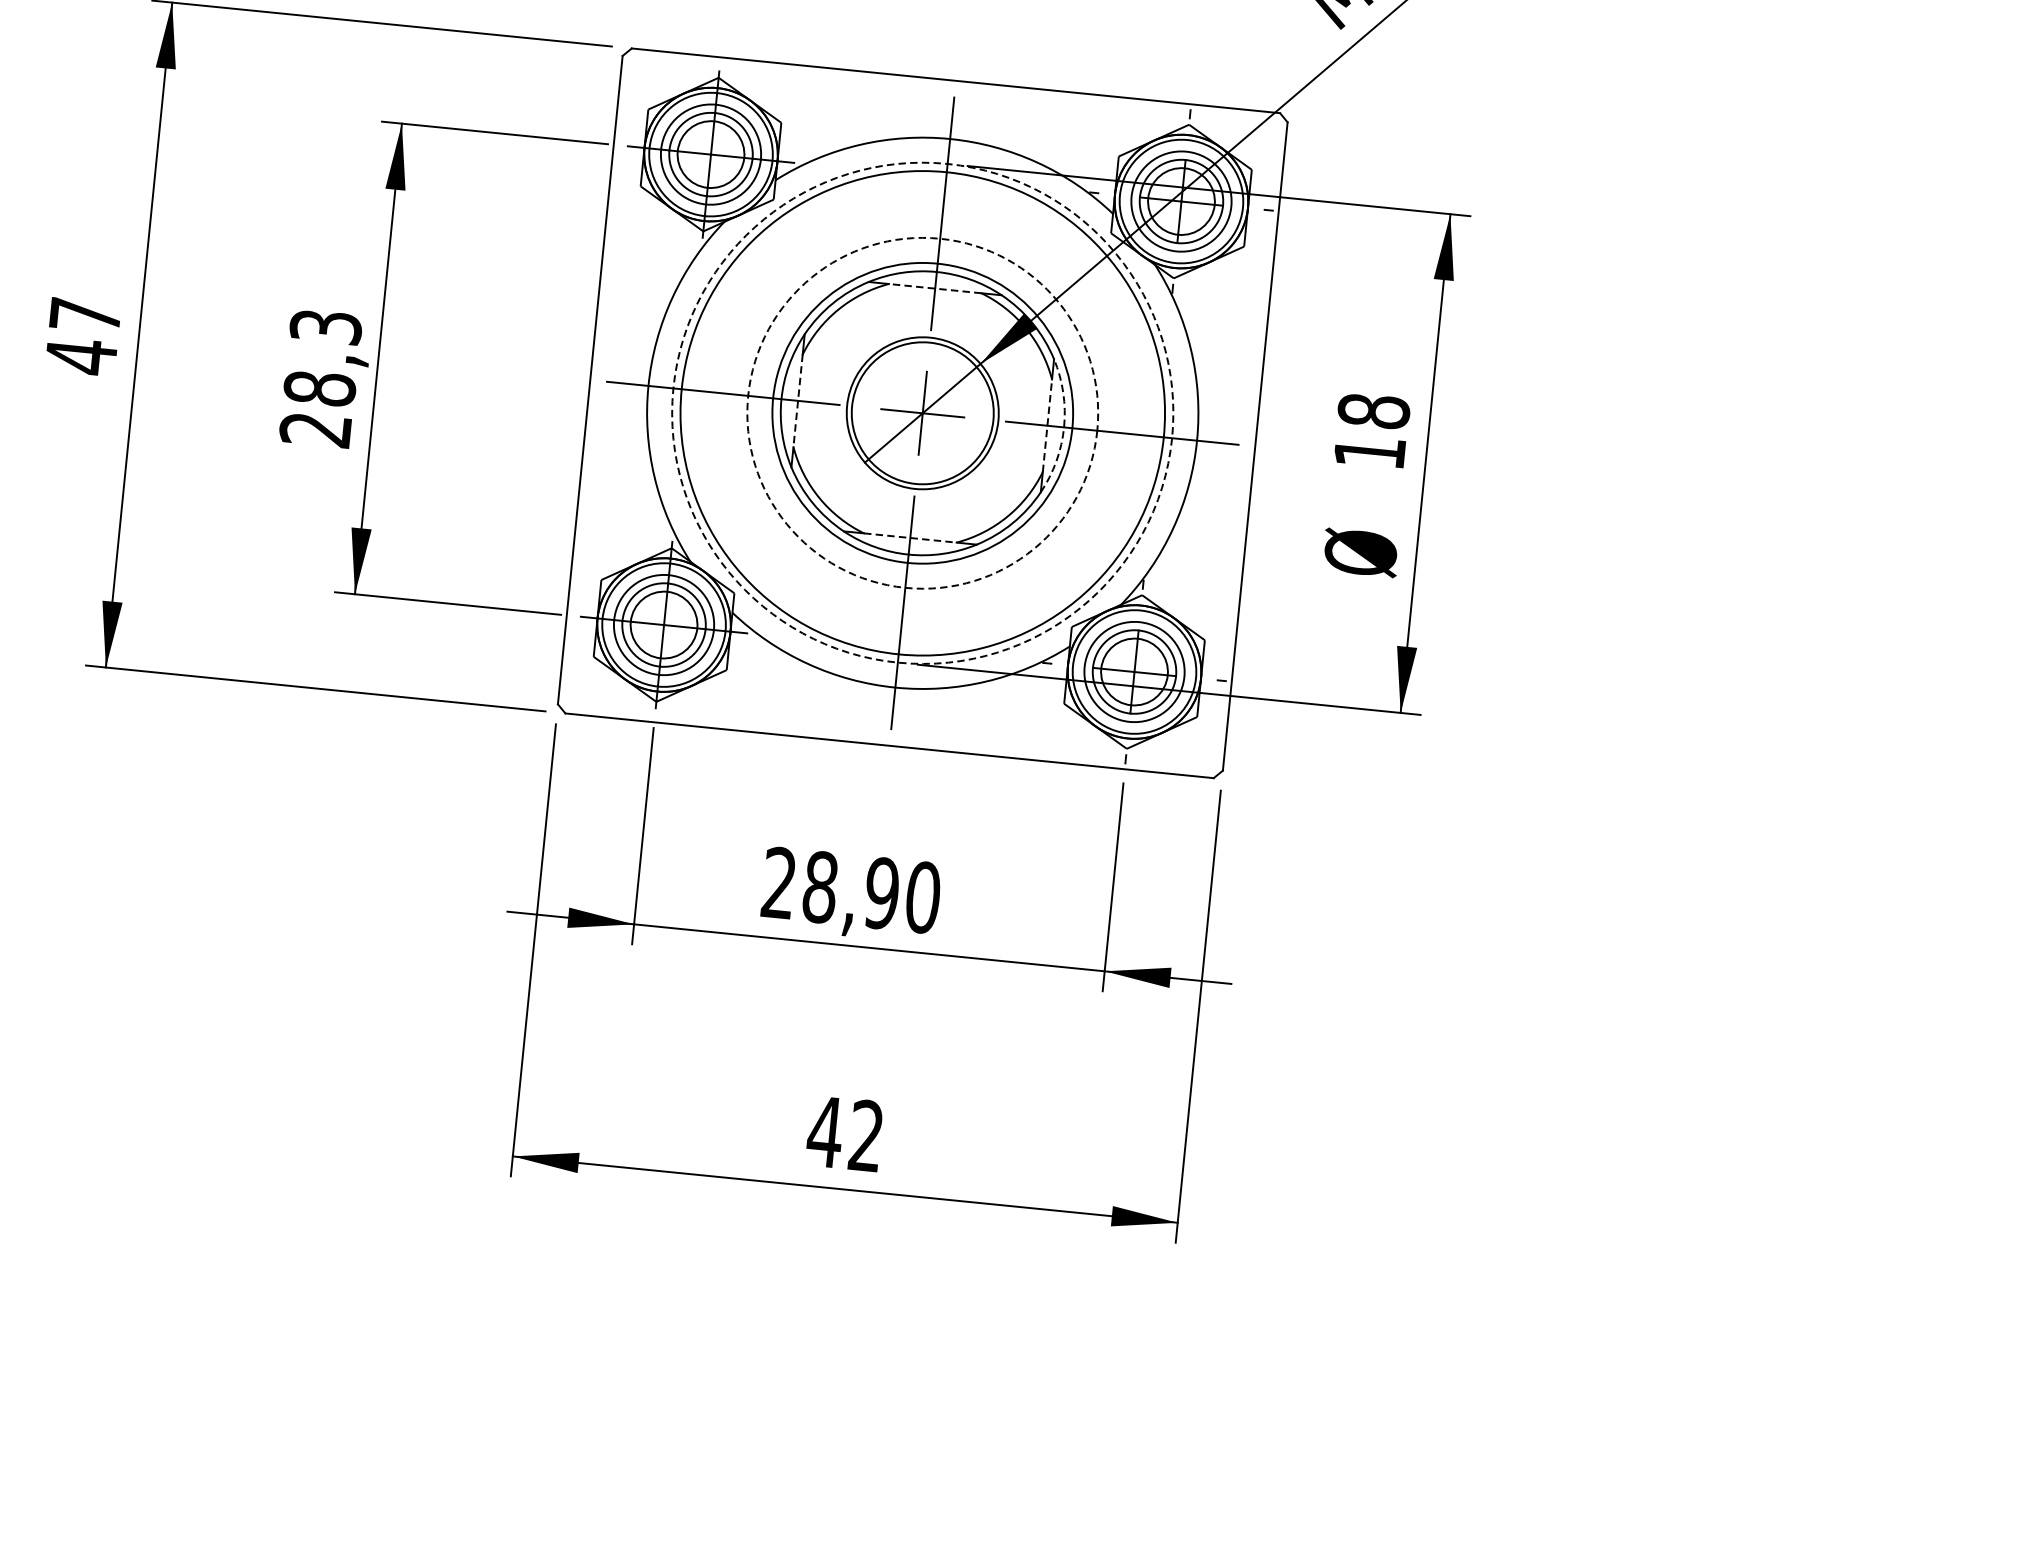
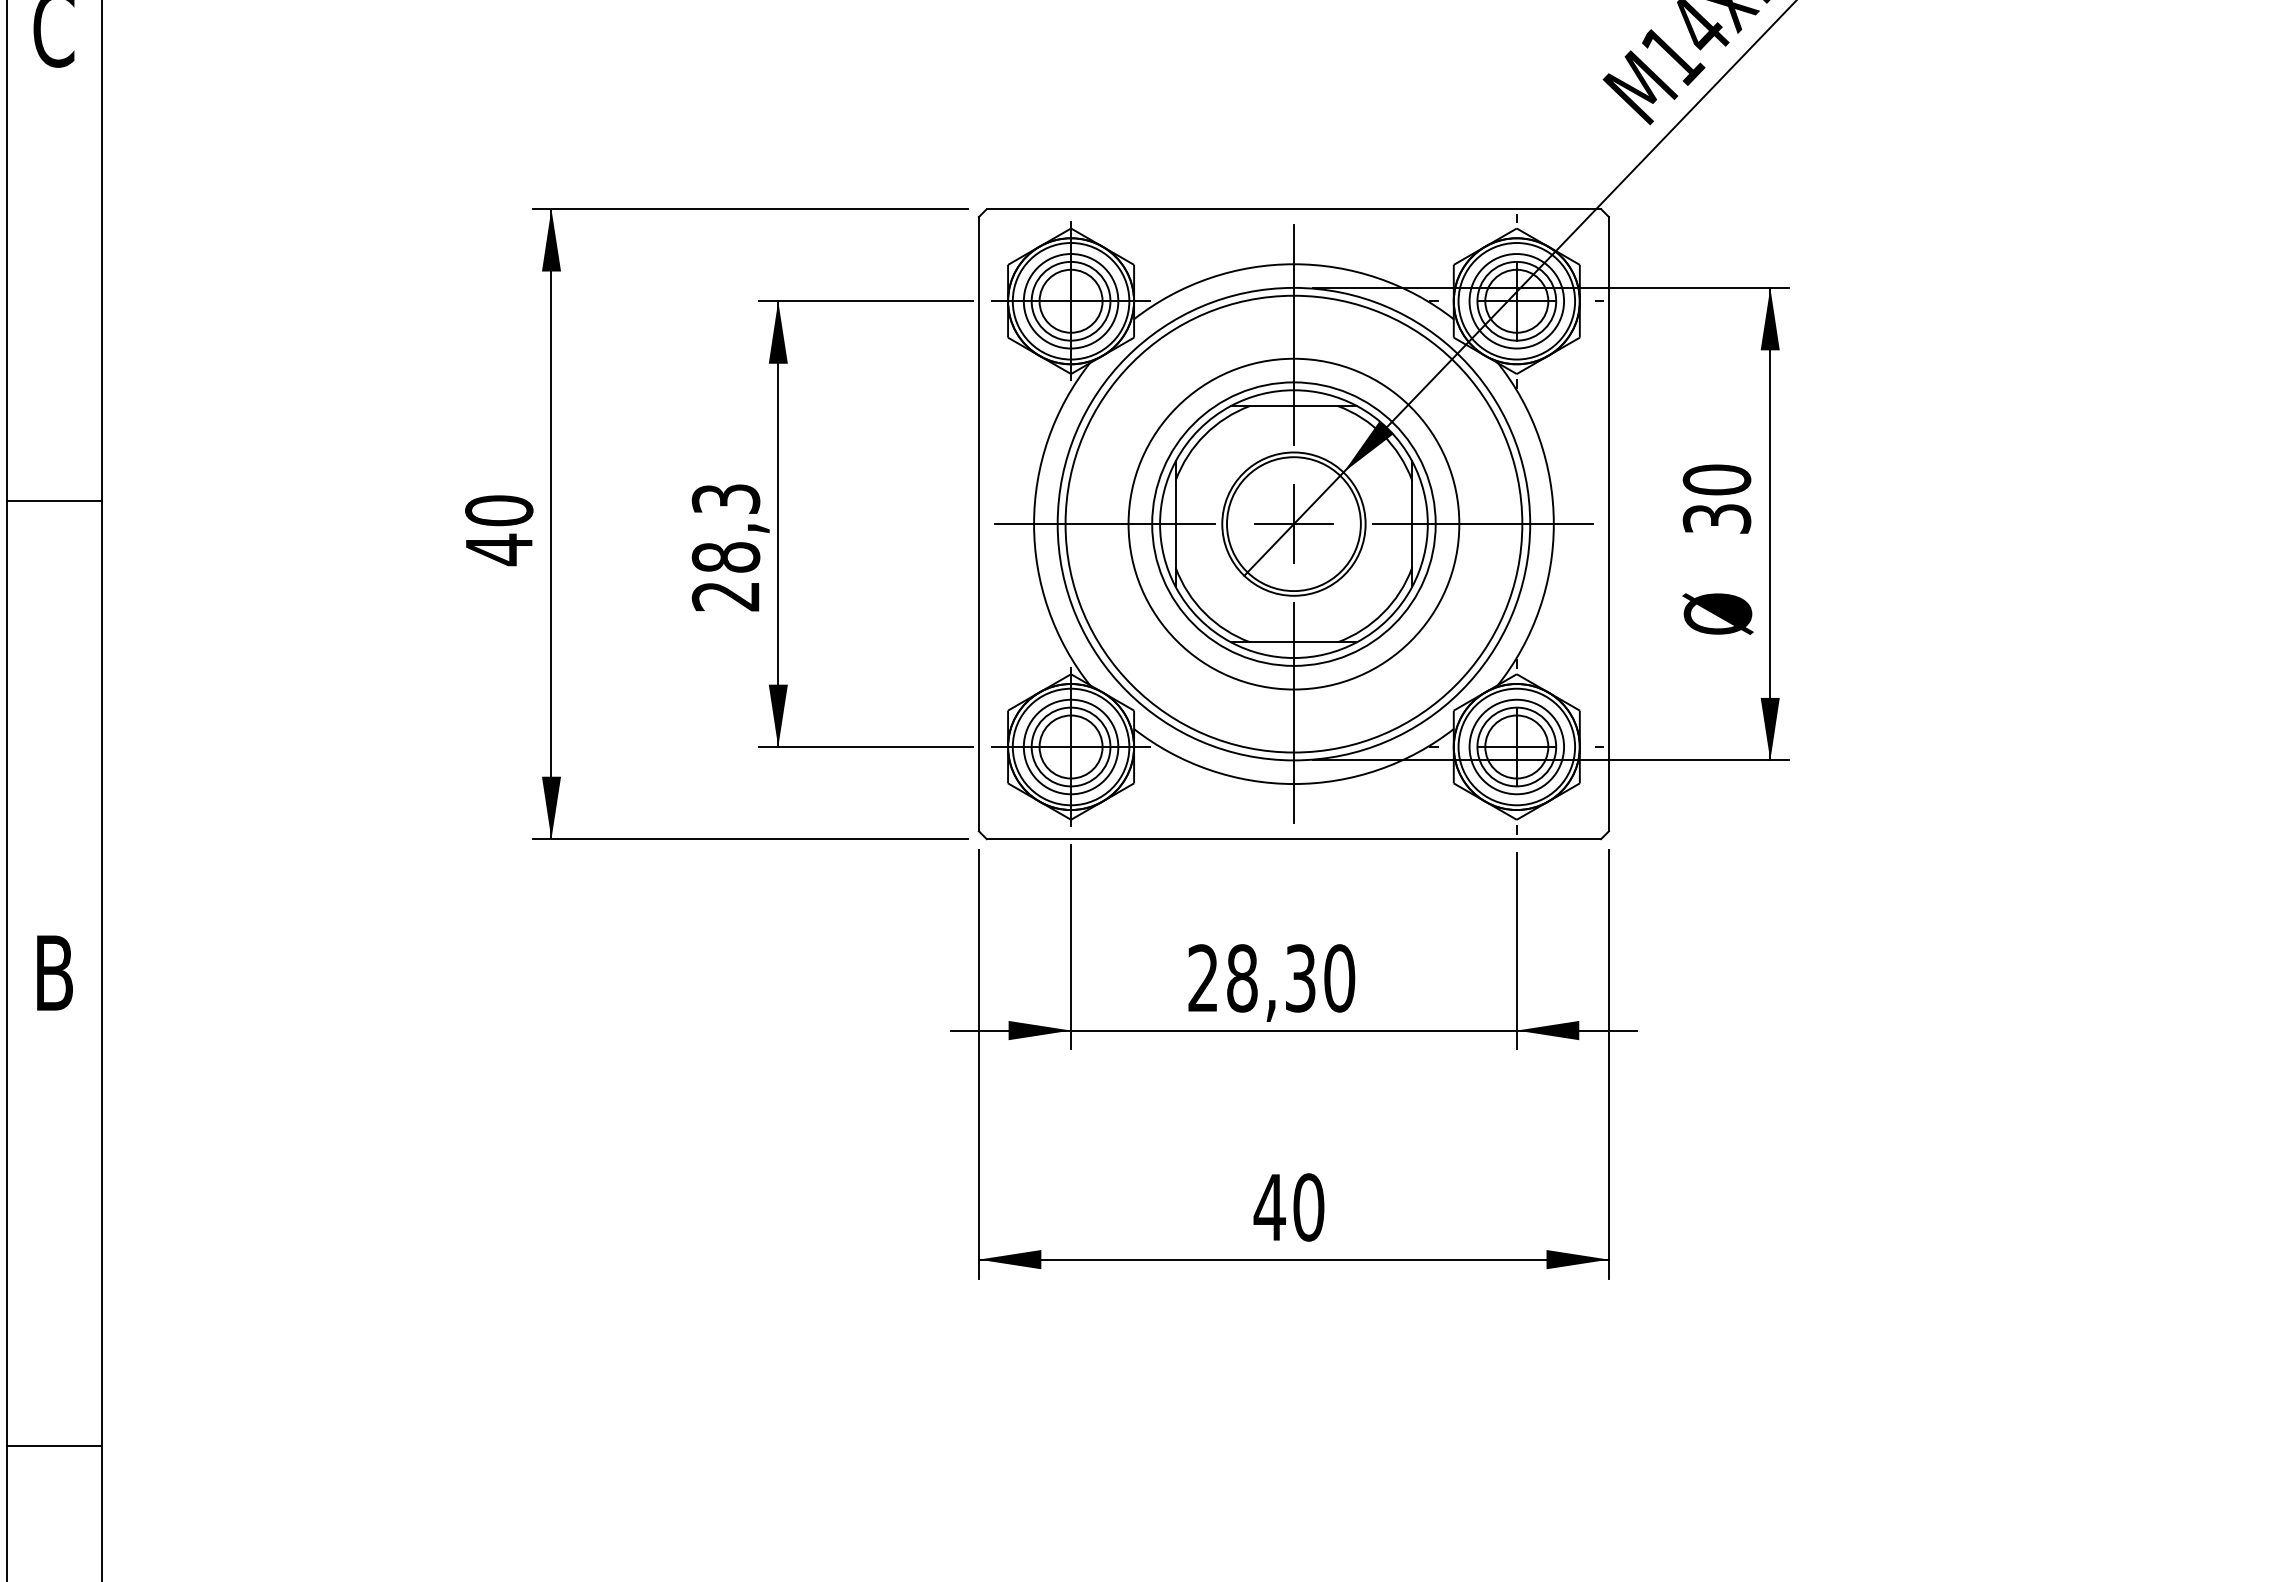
line: (934, 289) -> (1293, 406), dashed -> solid
text: (85, 315) -> (499, 510), 47 -> 40
line: (797, 401) -> (1175, 524), dashed -> solid
circle: (922, 412) -> (1293, 523), dashed -> solid
circle: (922, 412) -> (1293, 523), dashed -> solid
line: (1047, 426) -> (1412, 524), dashed -> solid
arc: (1063, 427) -> (1427, 524), dashed -> solid
text: (1371, 430) -> (1716, 498), 18 -> 30
line: (909, 538) -> (1293, 642), dashed -> solid
text: (881, 893) -> (1300, 978), 28,90 -> 28,30
text: (866, 1136) -> (1308, 1207), 42 -> 40

